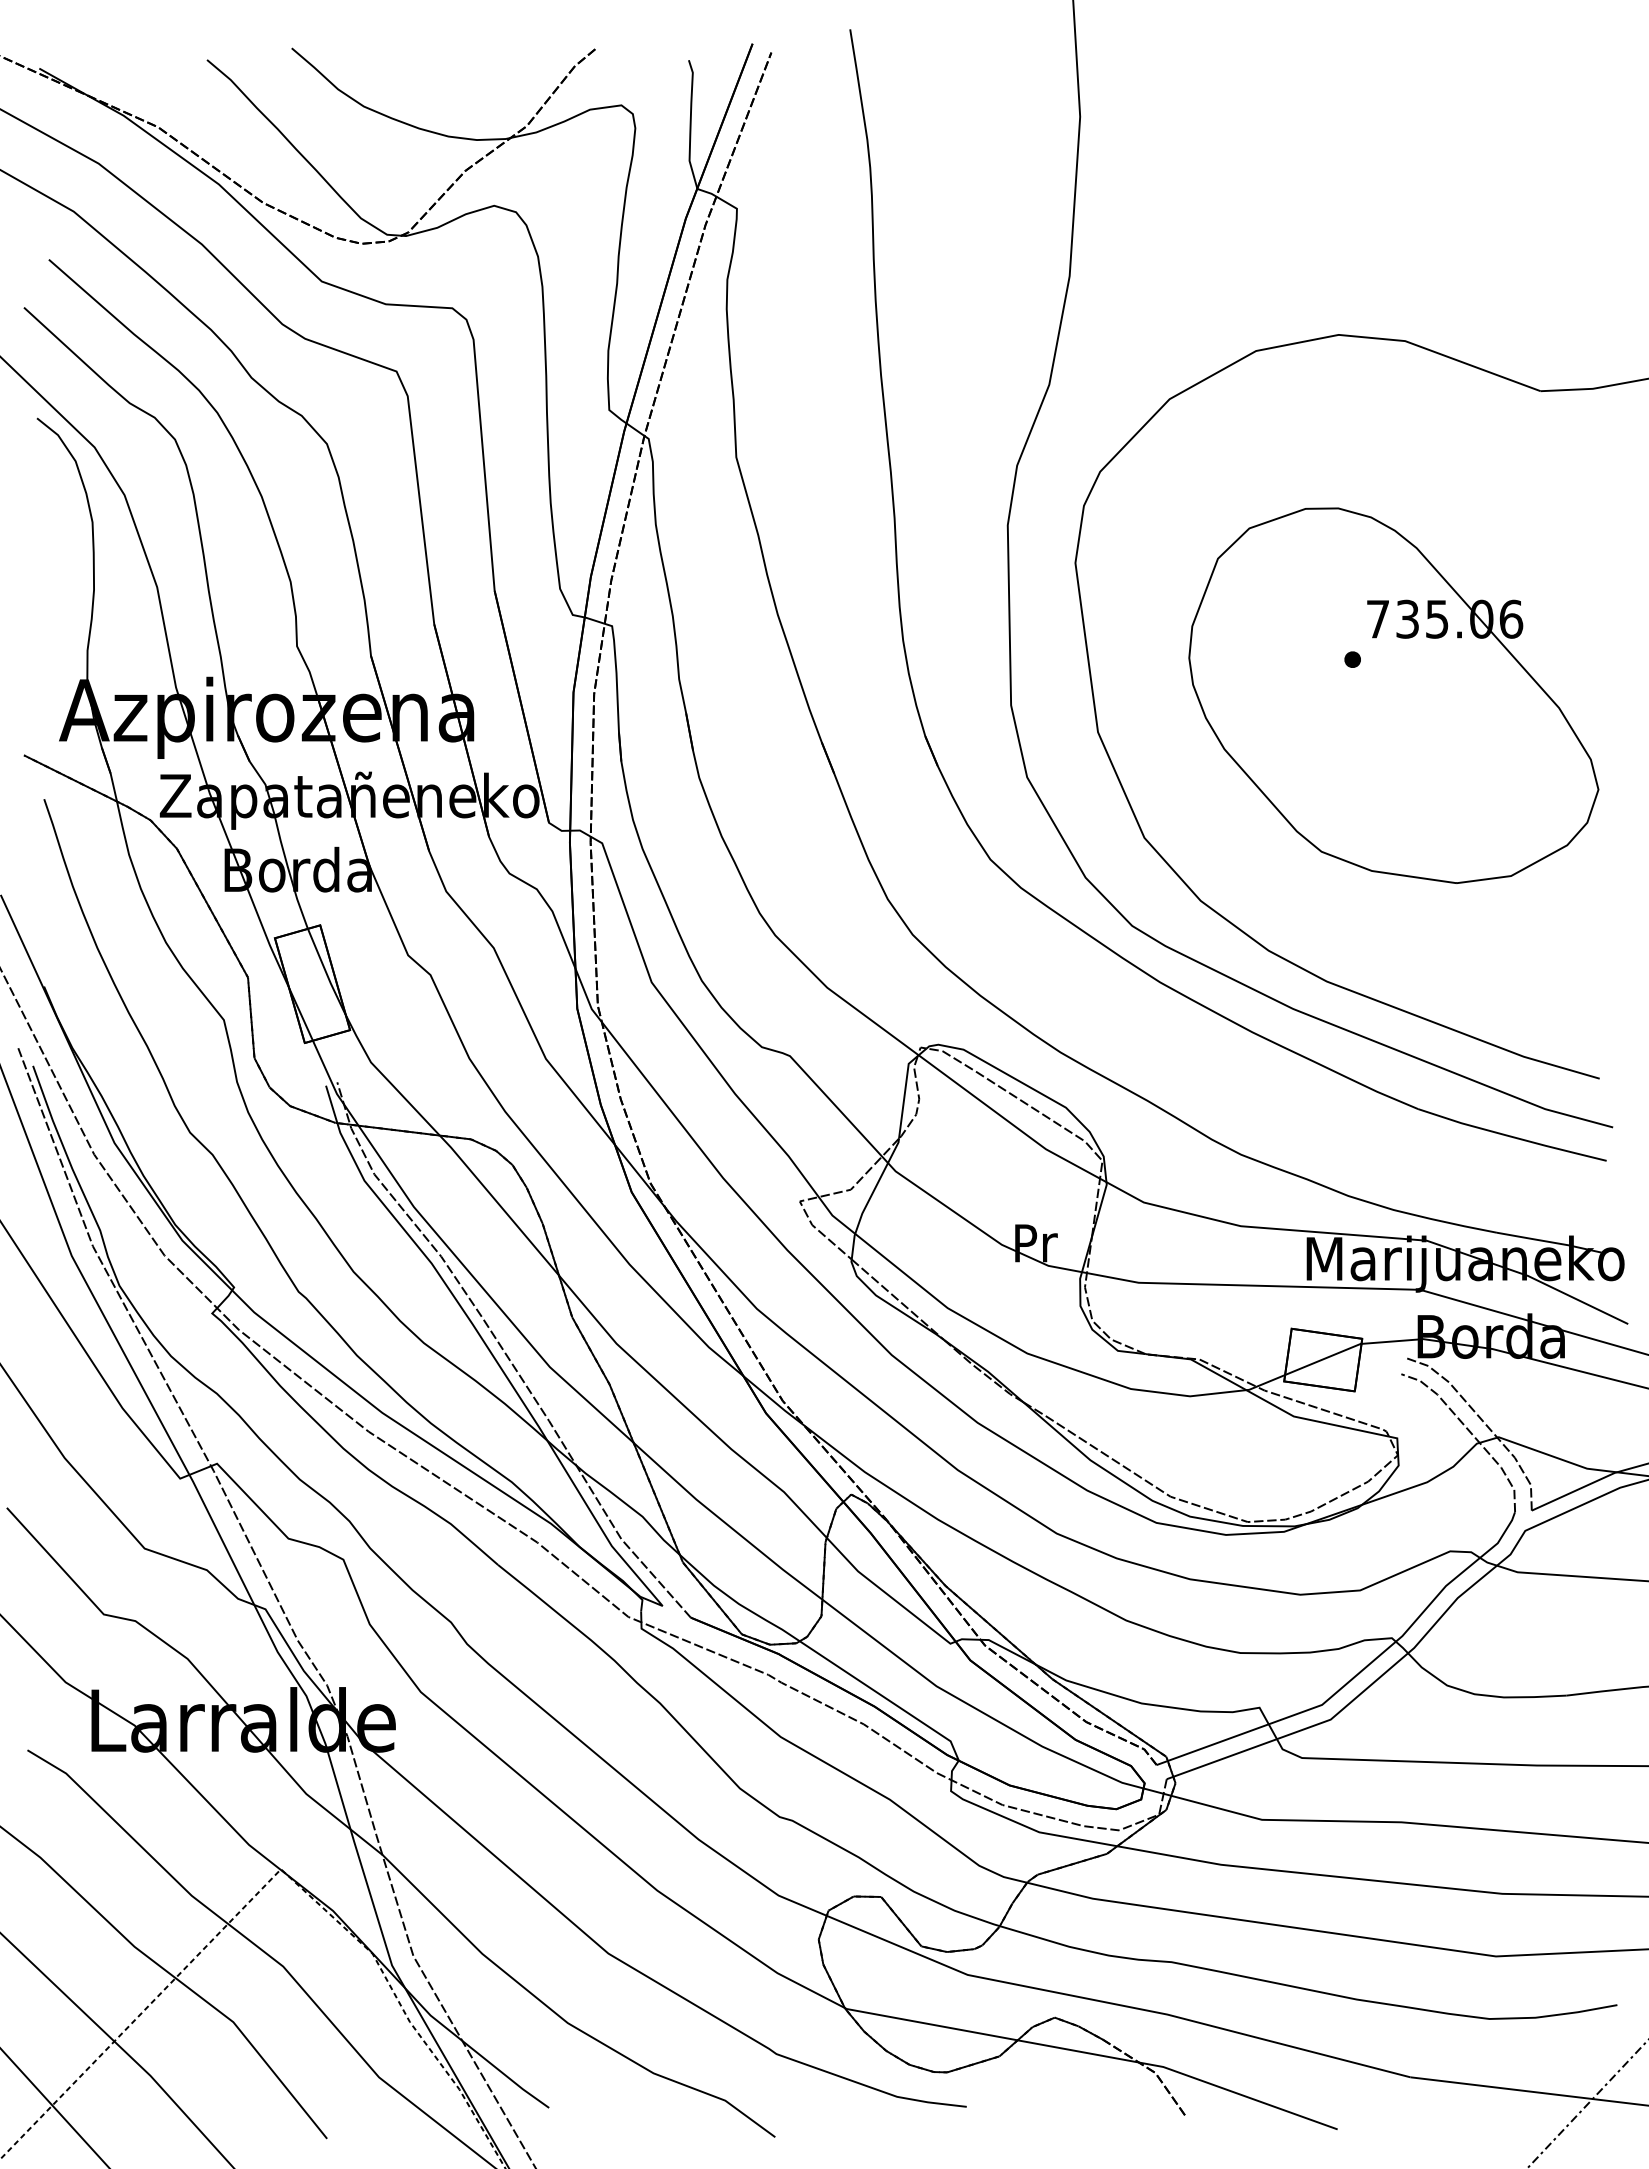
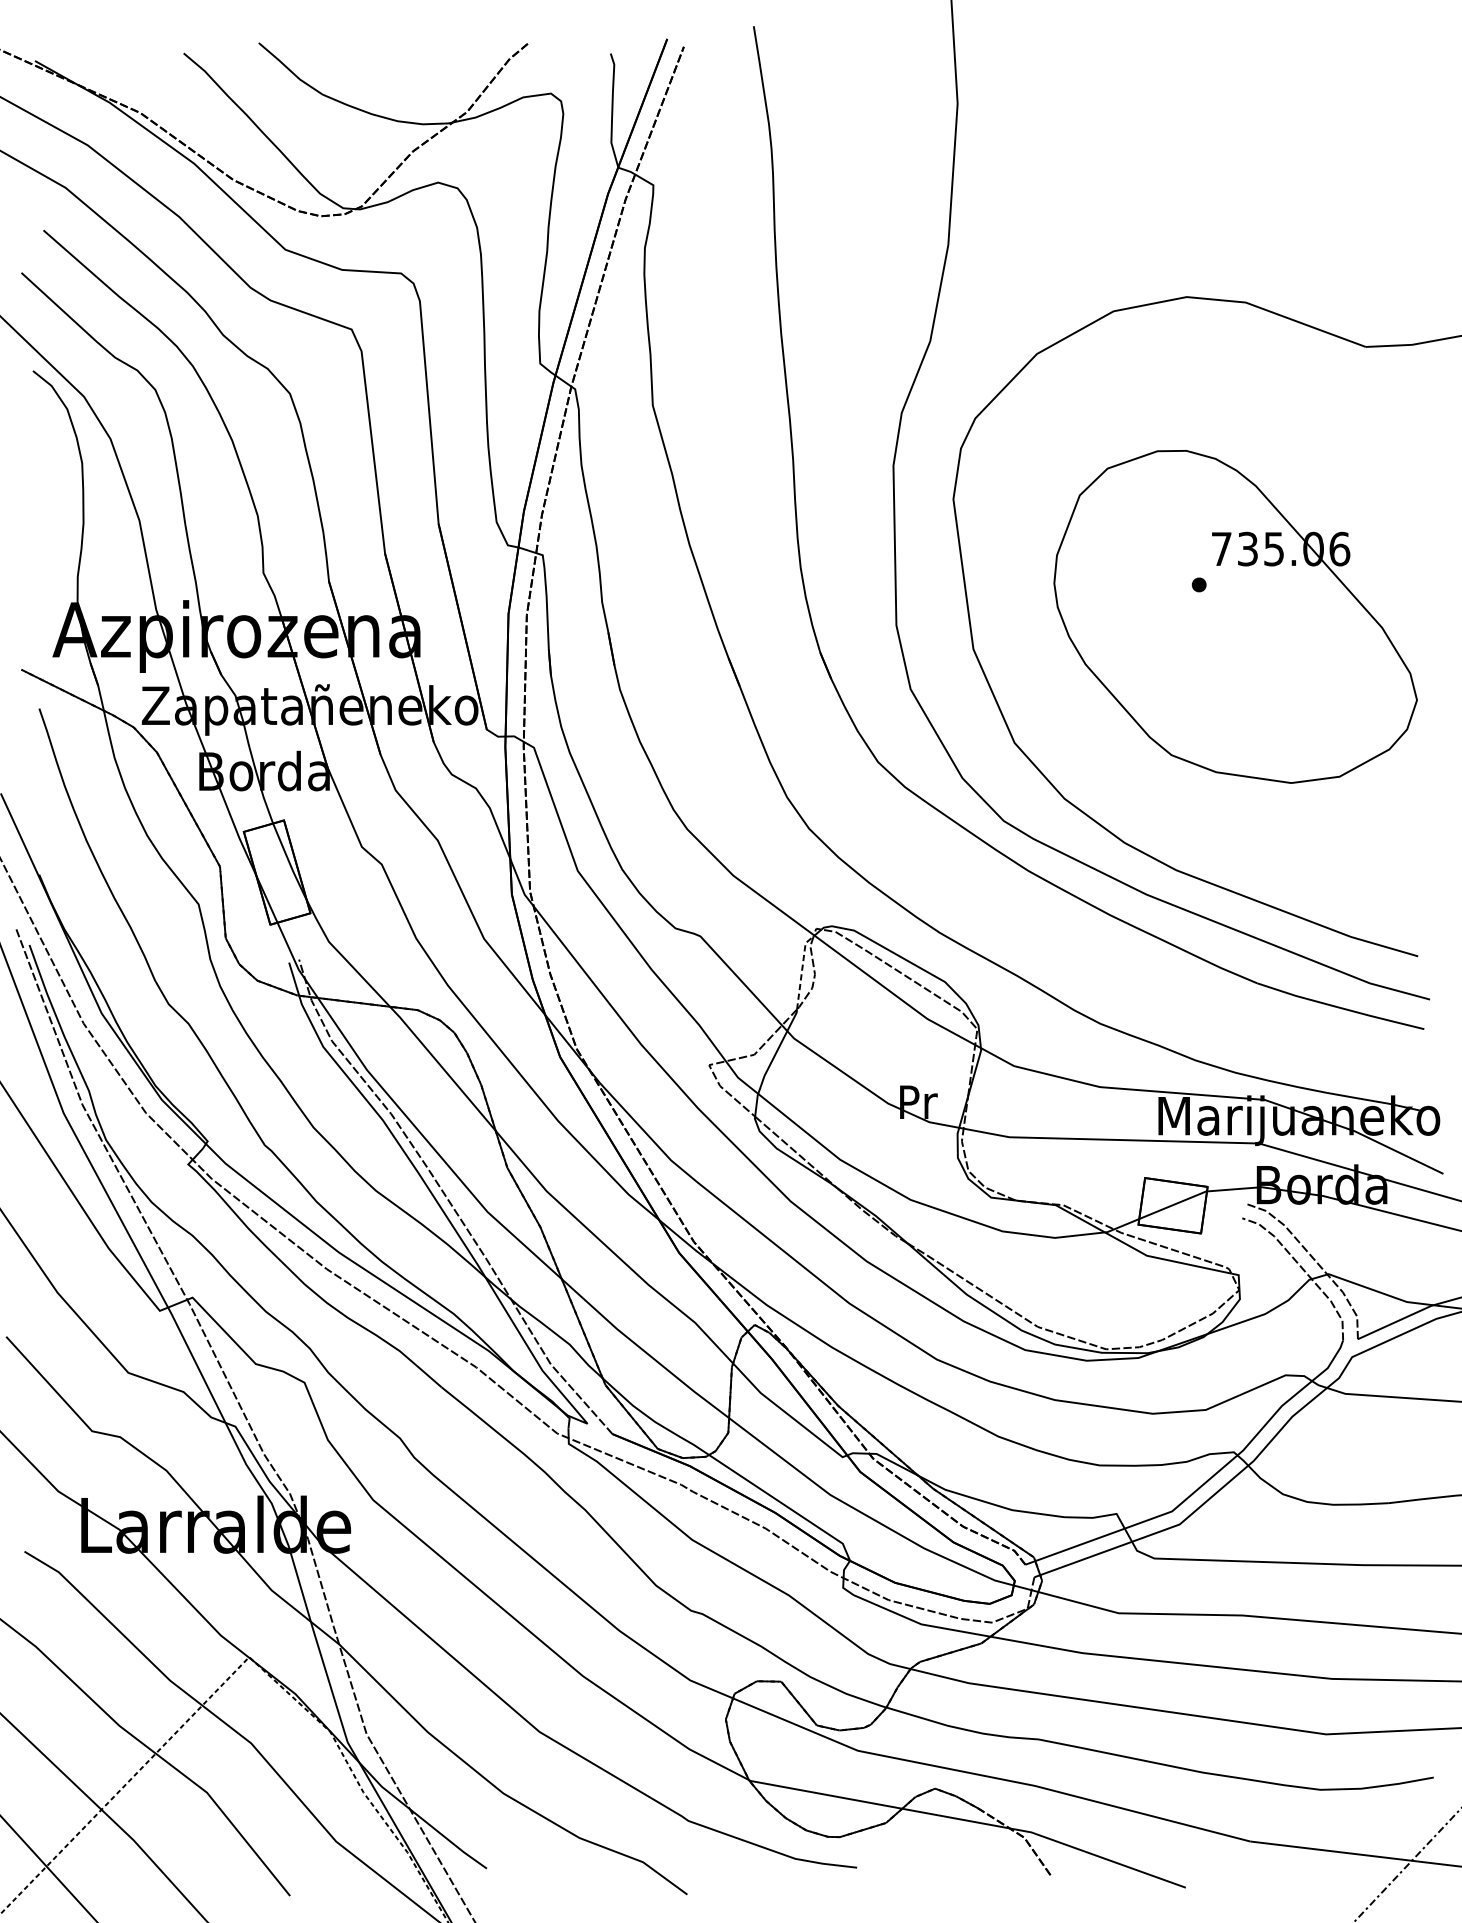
line: (904, 1094) -> (801, 970), solid -> dashed

